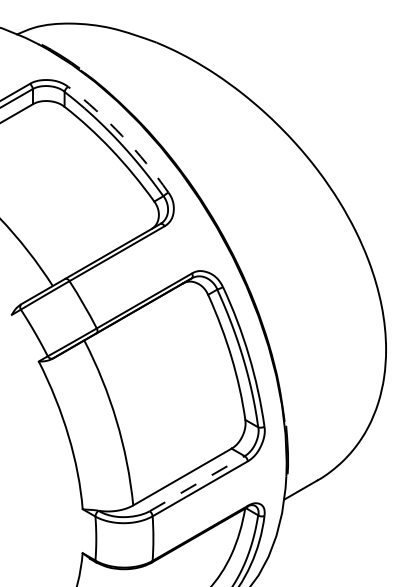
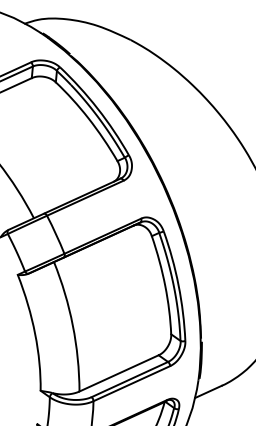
arc: (122, 135) -> (97, 108), dashed -> solid
line: (197, 483) -> (130, 379), dashed -> solid

